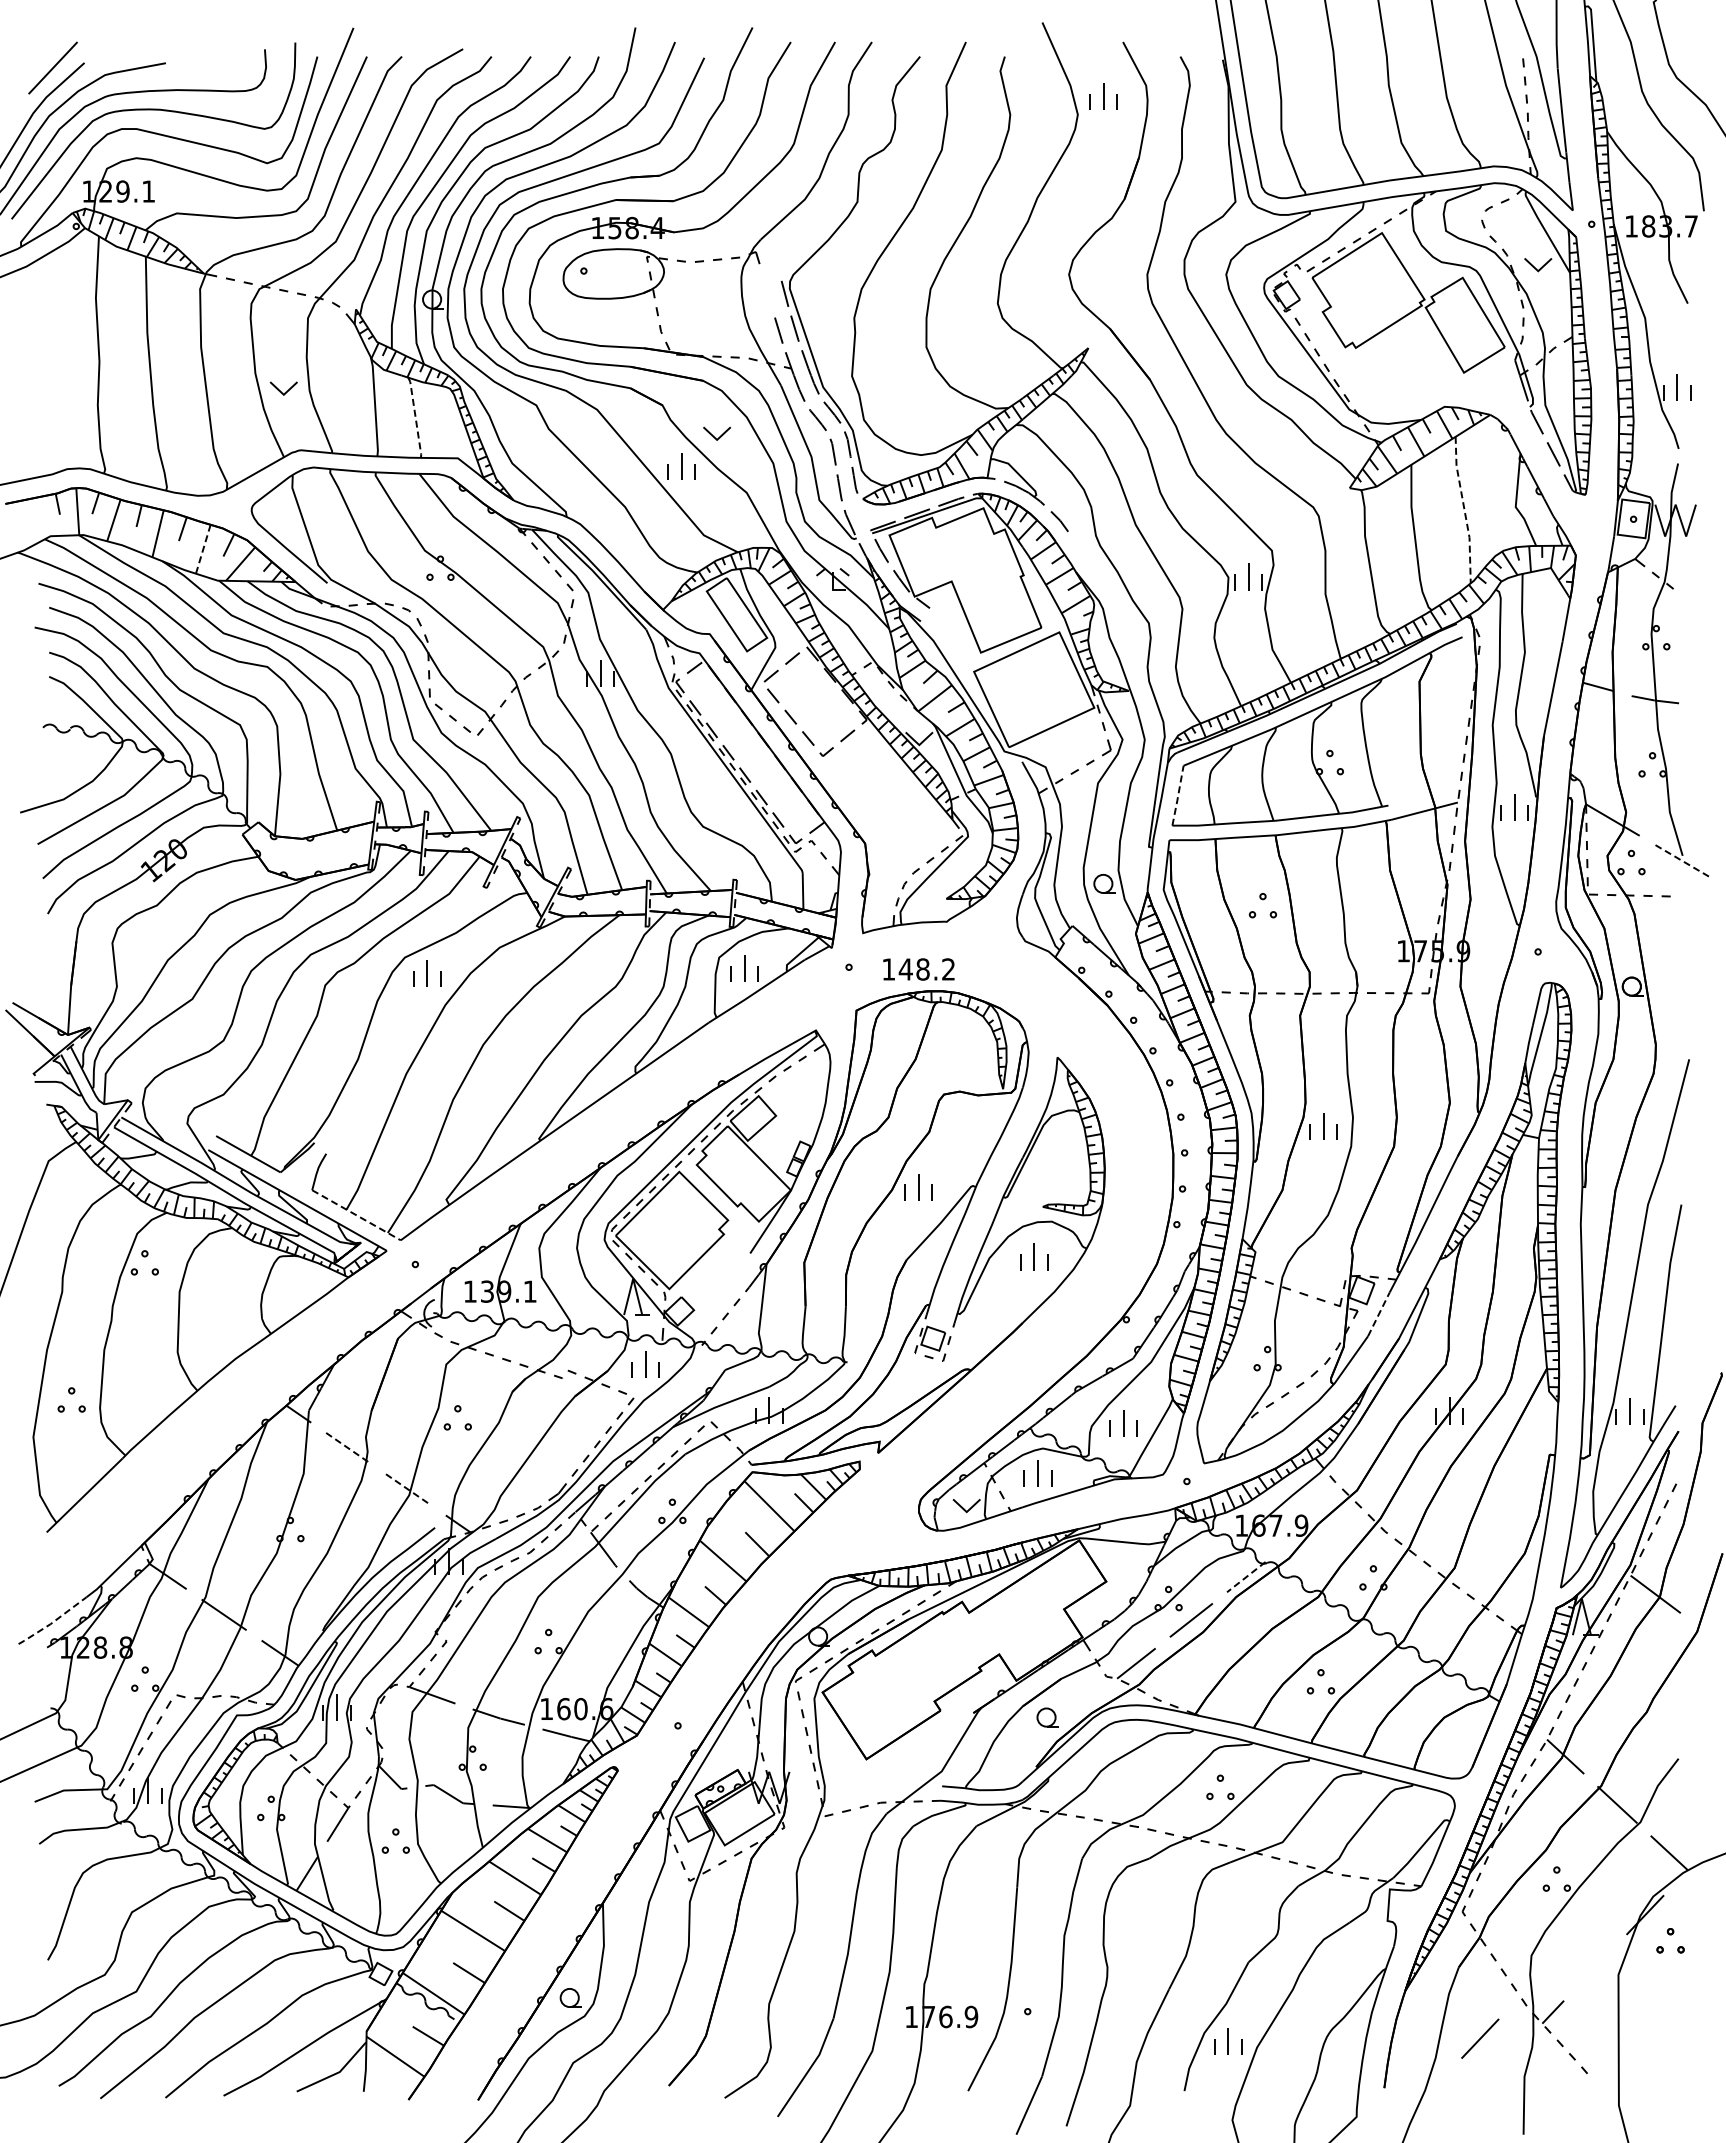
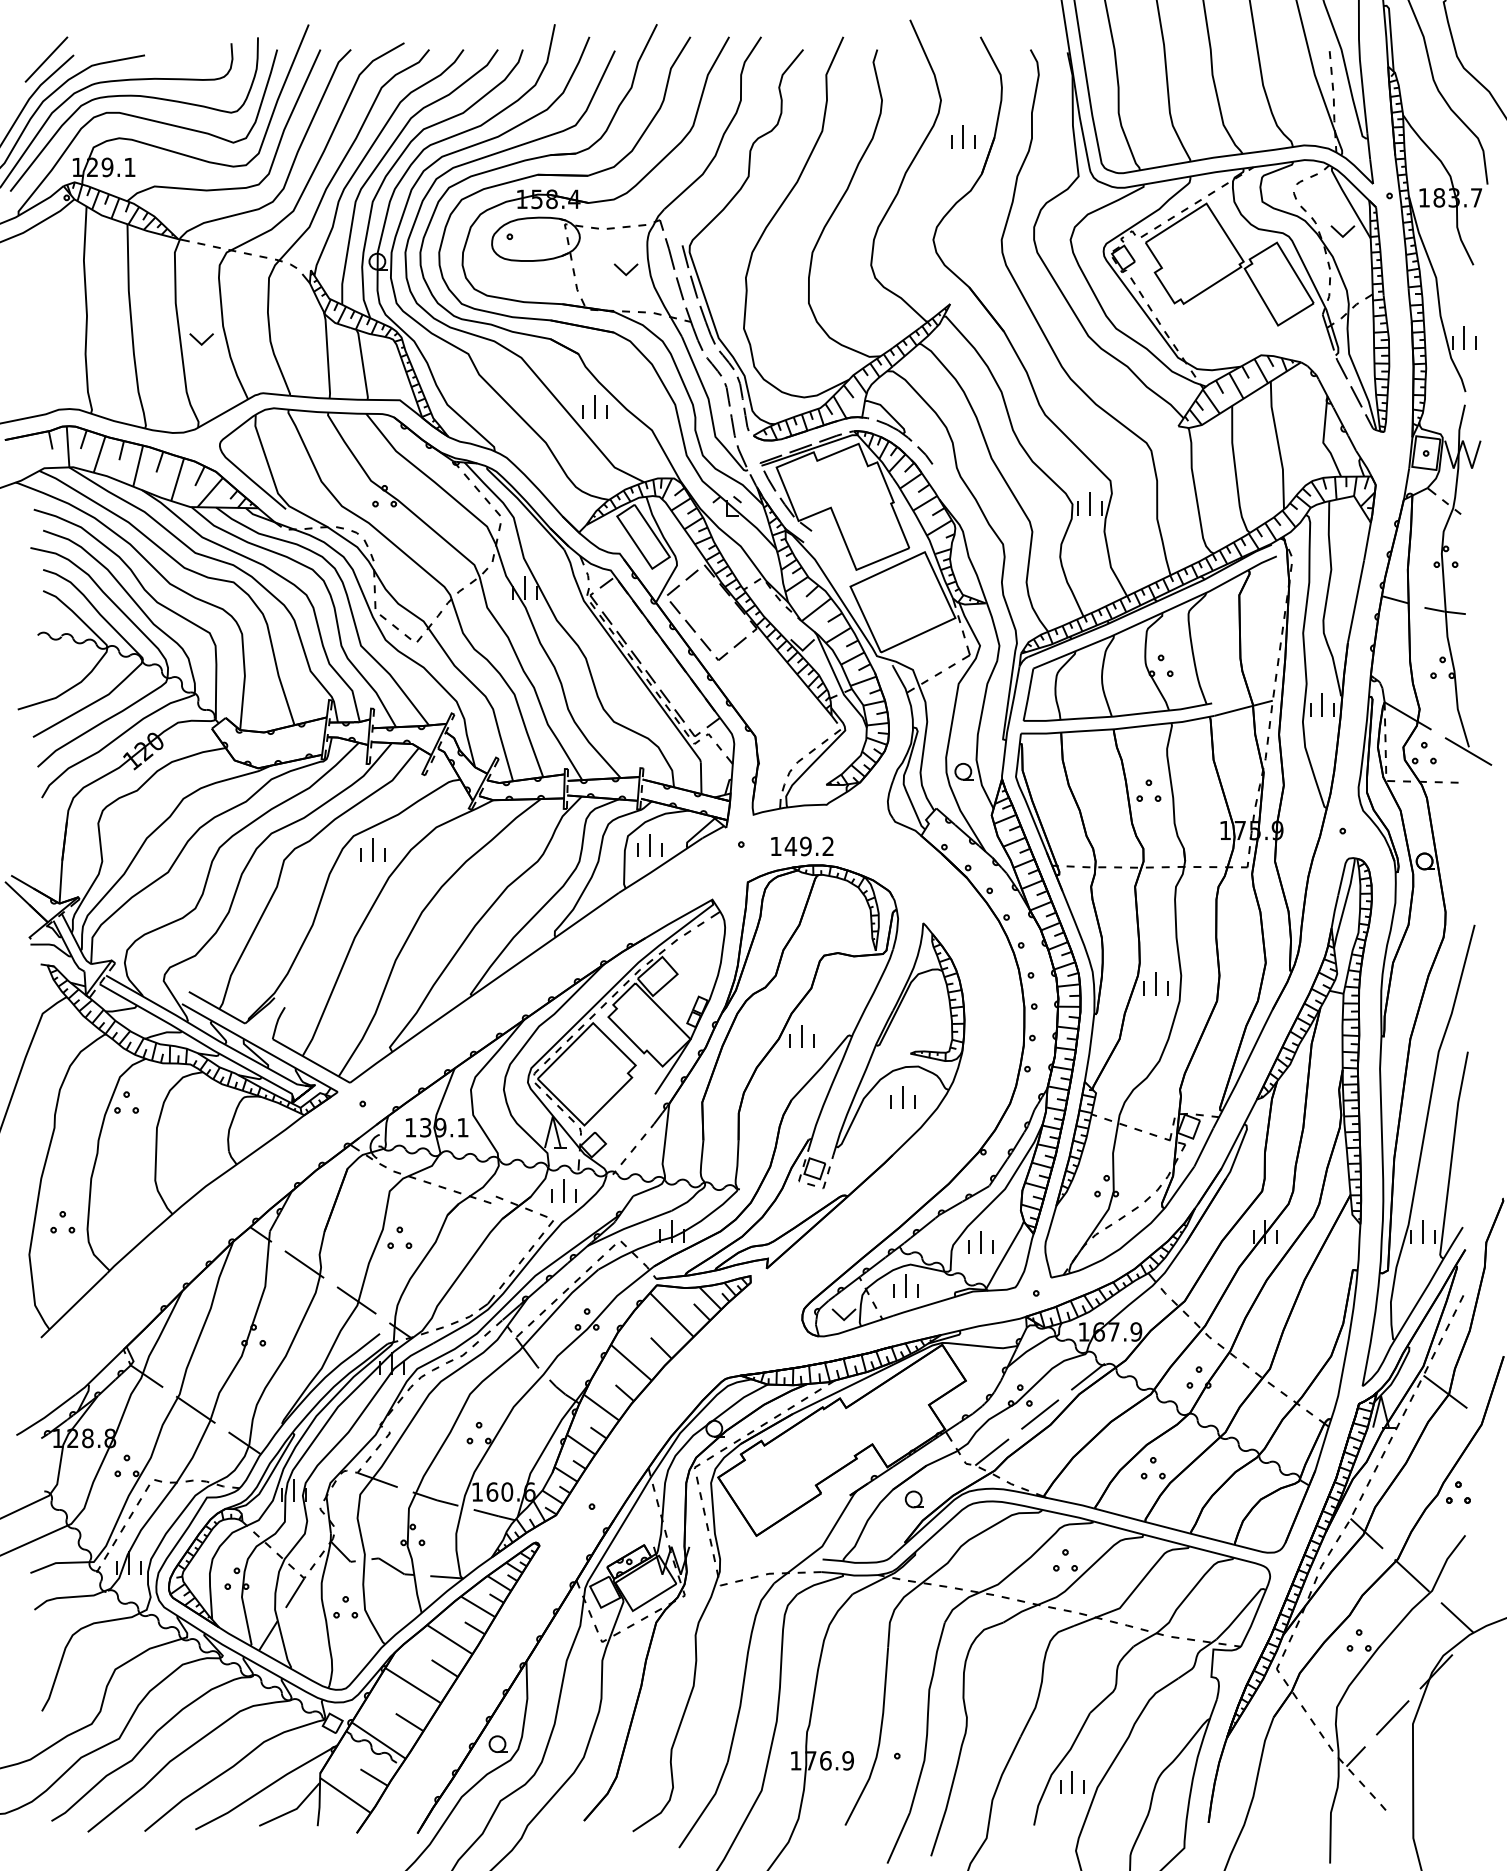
part: (1103, 96) -> (963, 136), moved
line: (767, 290) -> (670, 253), added
part: (283, 388) -> (201, 339), moved
line: (415, 418) -> (362, 365), dashed -> solid
part: (716, 433) -> (625, 269), moved
line: (1464, 510) -> (1278, 445), dashed -> solid
line: (203, 549) -> (177, 479), dashed -> solid
line: (1178, 796) -> (1028, 695), dashed -> solid
line: (1681, 860) -> (1467, 751), dashed -> solid
part: (1262, 905) -> (1148, 790), moved
text: (922, 969) -> (805, 846), 148.2 -> 149.2
line: (356, 1215) -> (311, 1061), dashed -> solid
line: (1379, 1313) -> (1204, 1146), dashed -> solid
line: (349, 1448) -> (305, 1264), dashed -> solid
line: (408, 1489) -> (356, 1300), dashed -> solid
line: (1246, 1577) -> (1088, 1377), dashed -> solid
line: (52, 1622) -> (46, 1416), dashed -> solid
part: (1670, 1940) -> (1458, 1492), moved
line: (1480, 2038) -> (1392, 1717), moved

